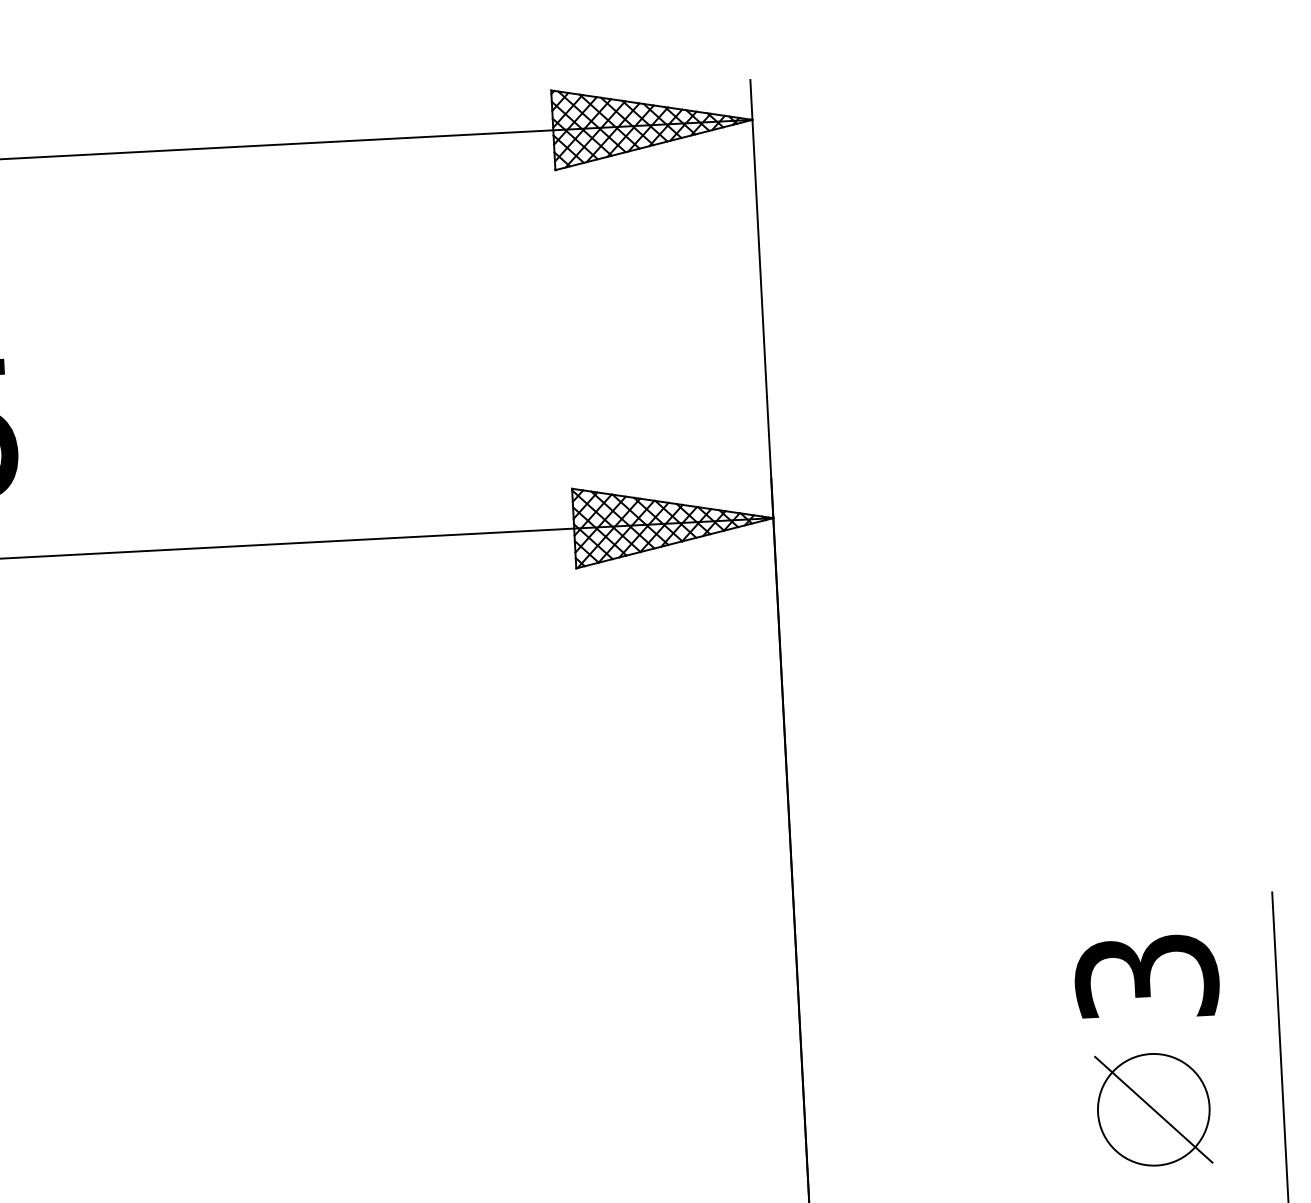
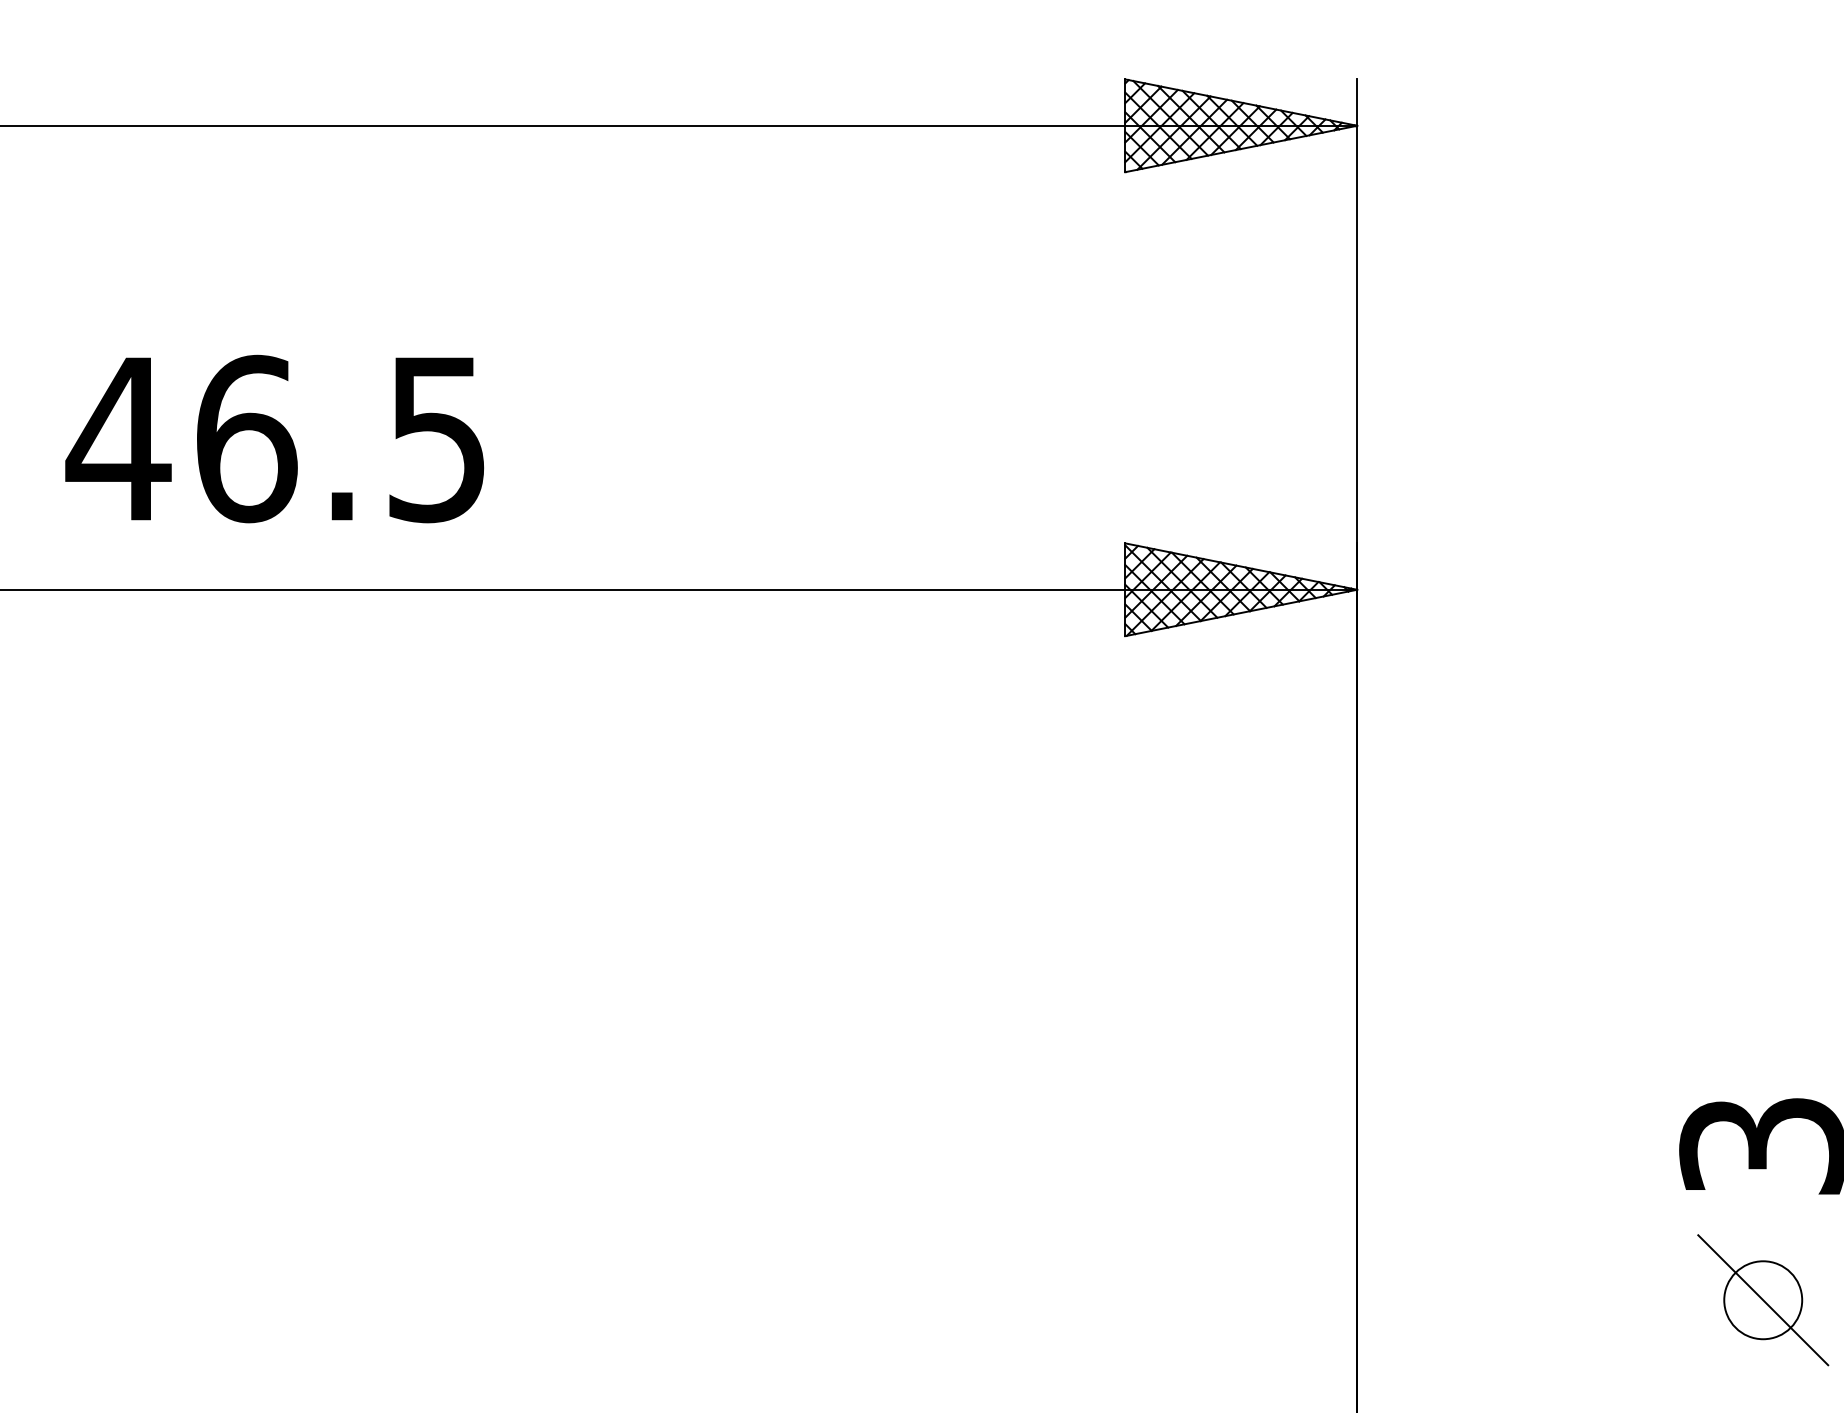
circle: (1154, 1109) -> (1763, 1300), size x0.6

